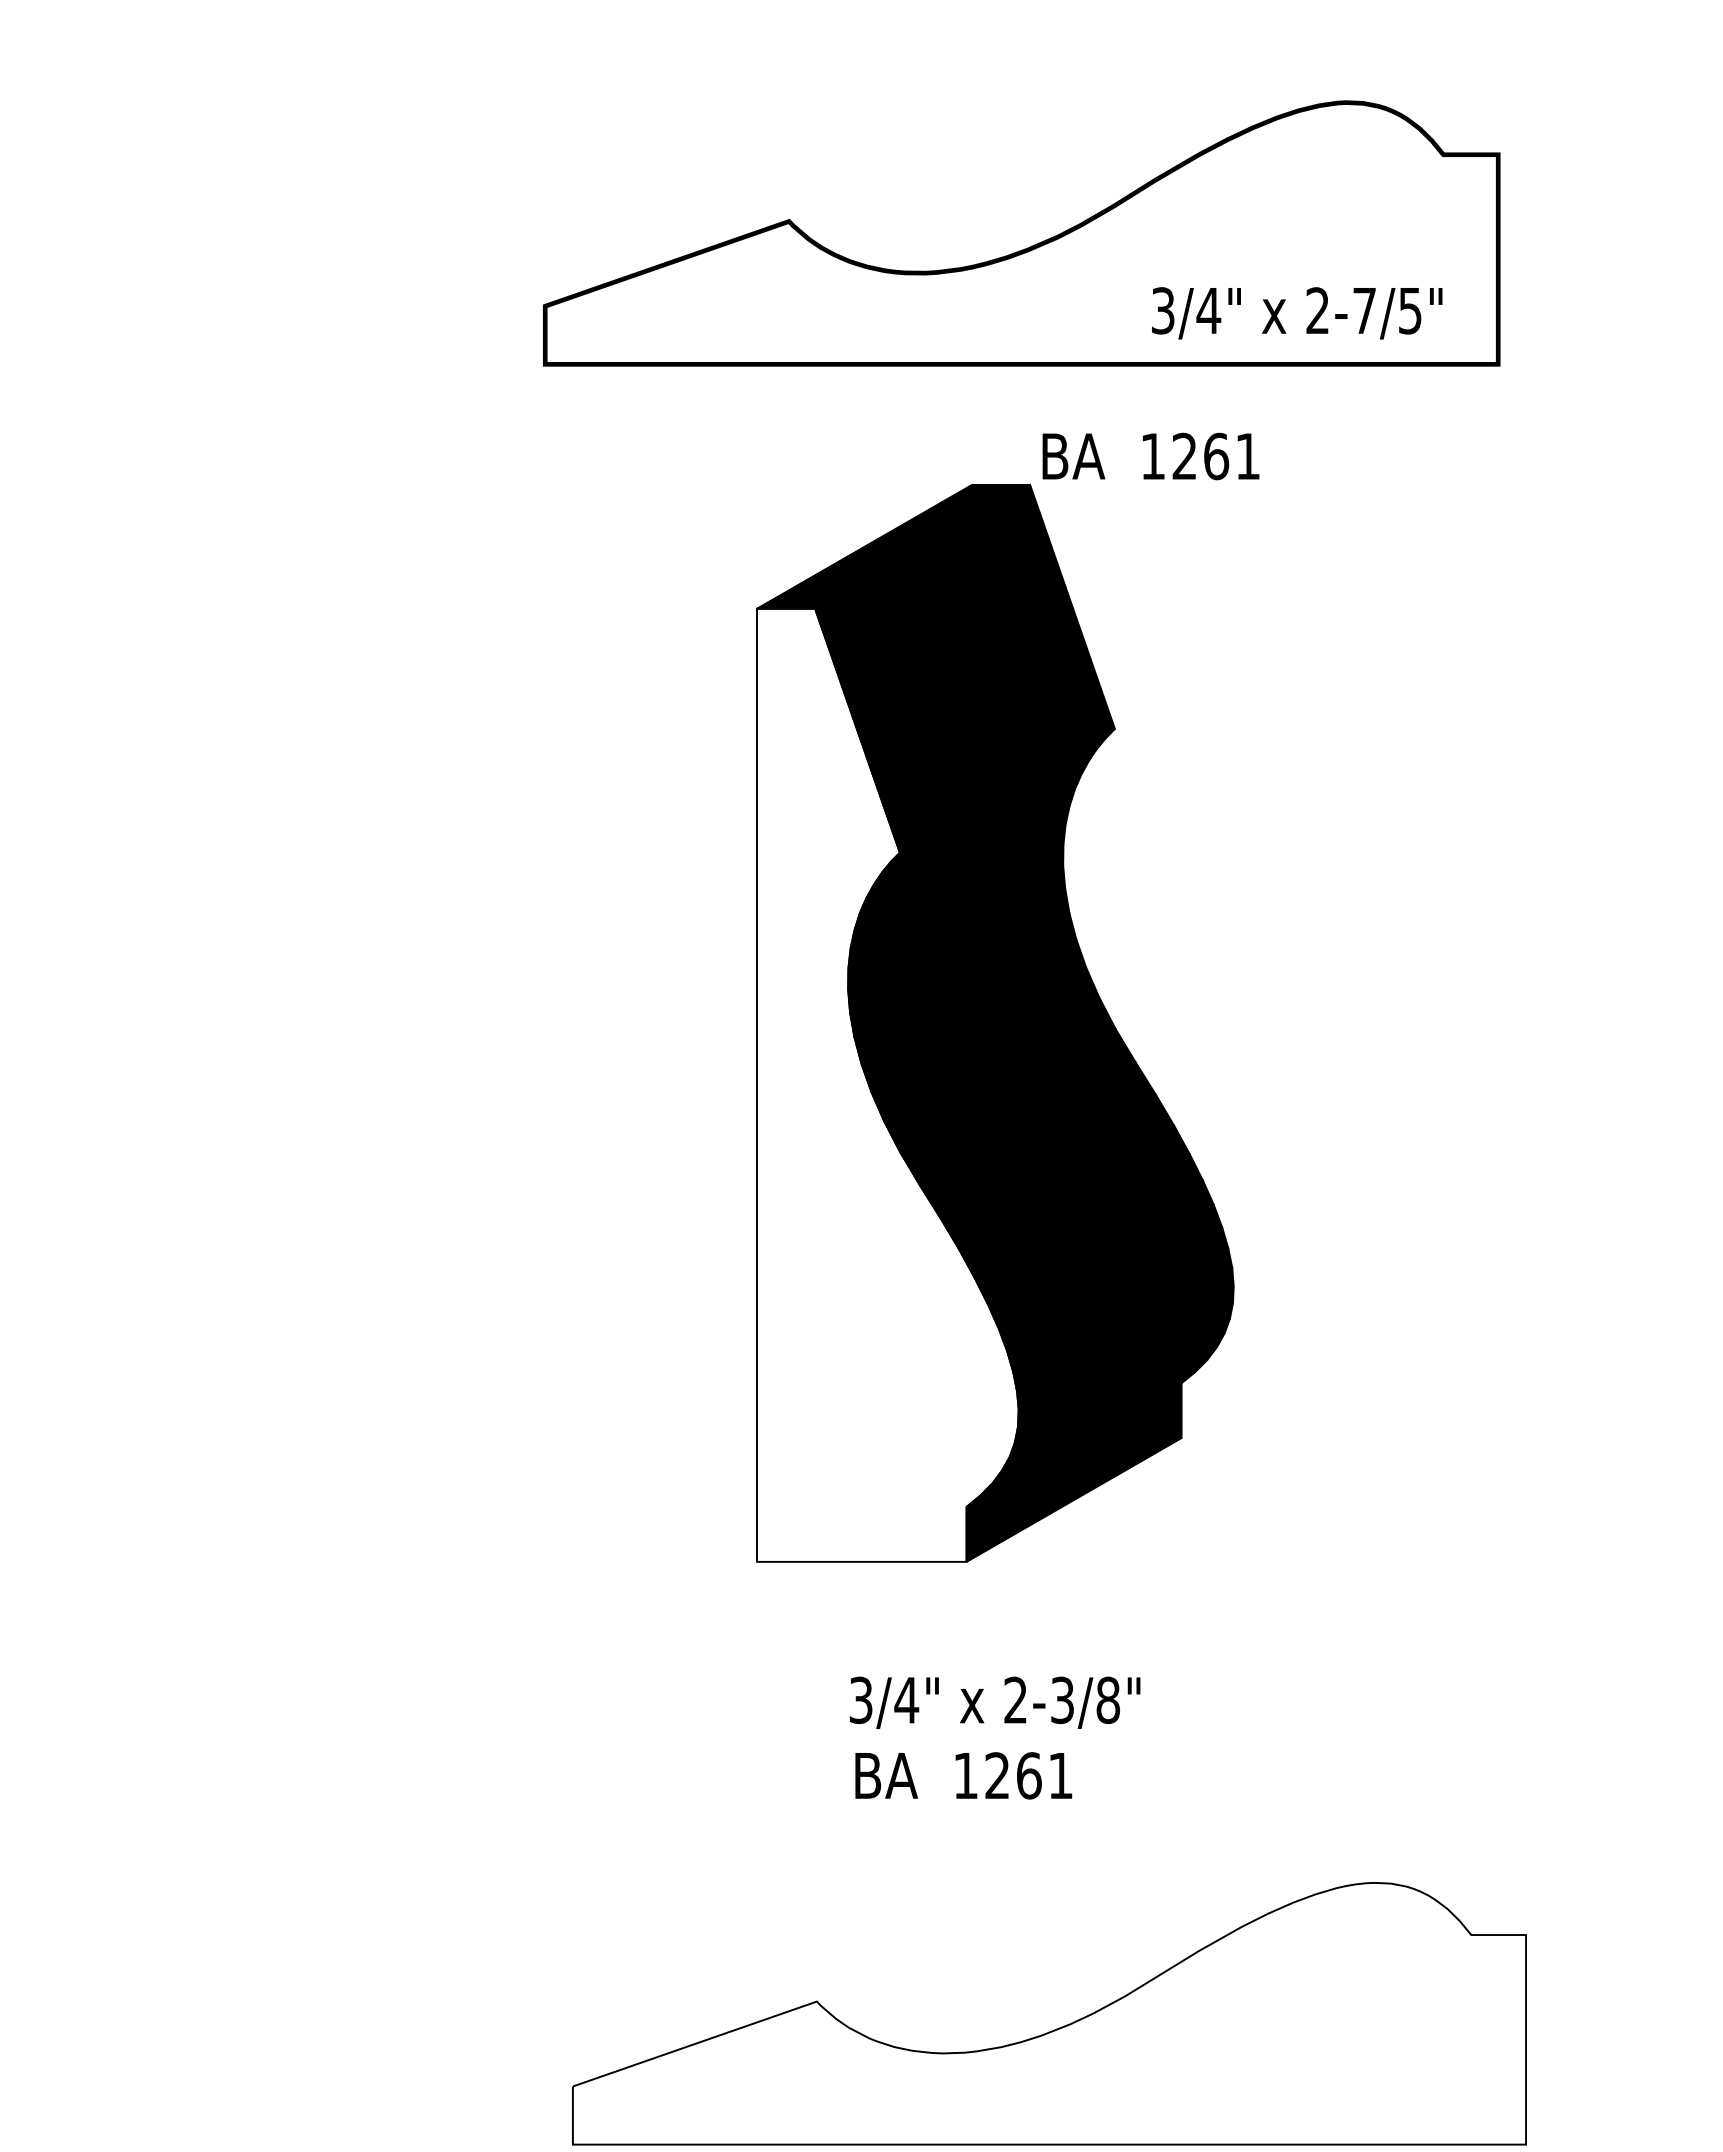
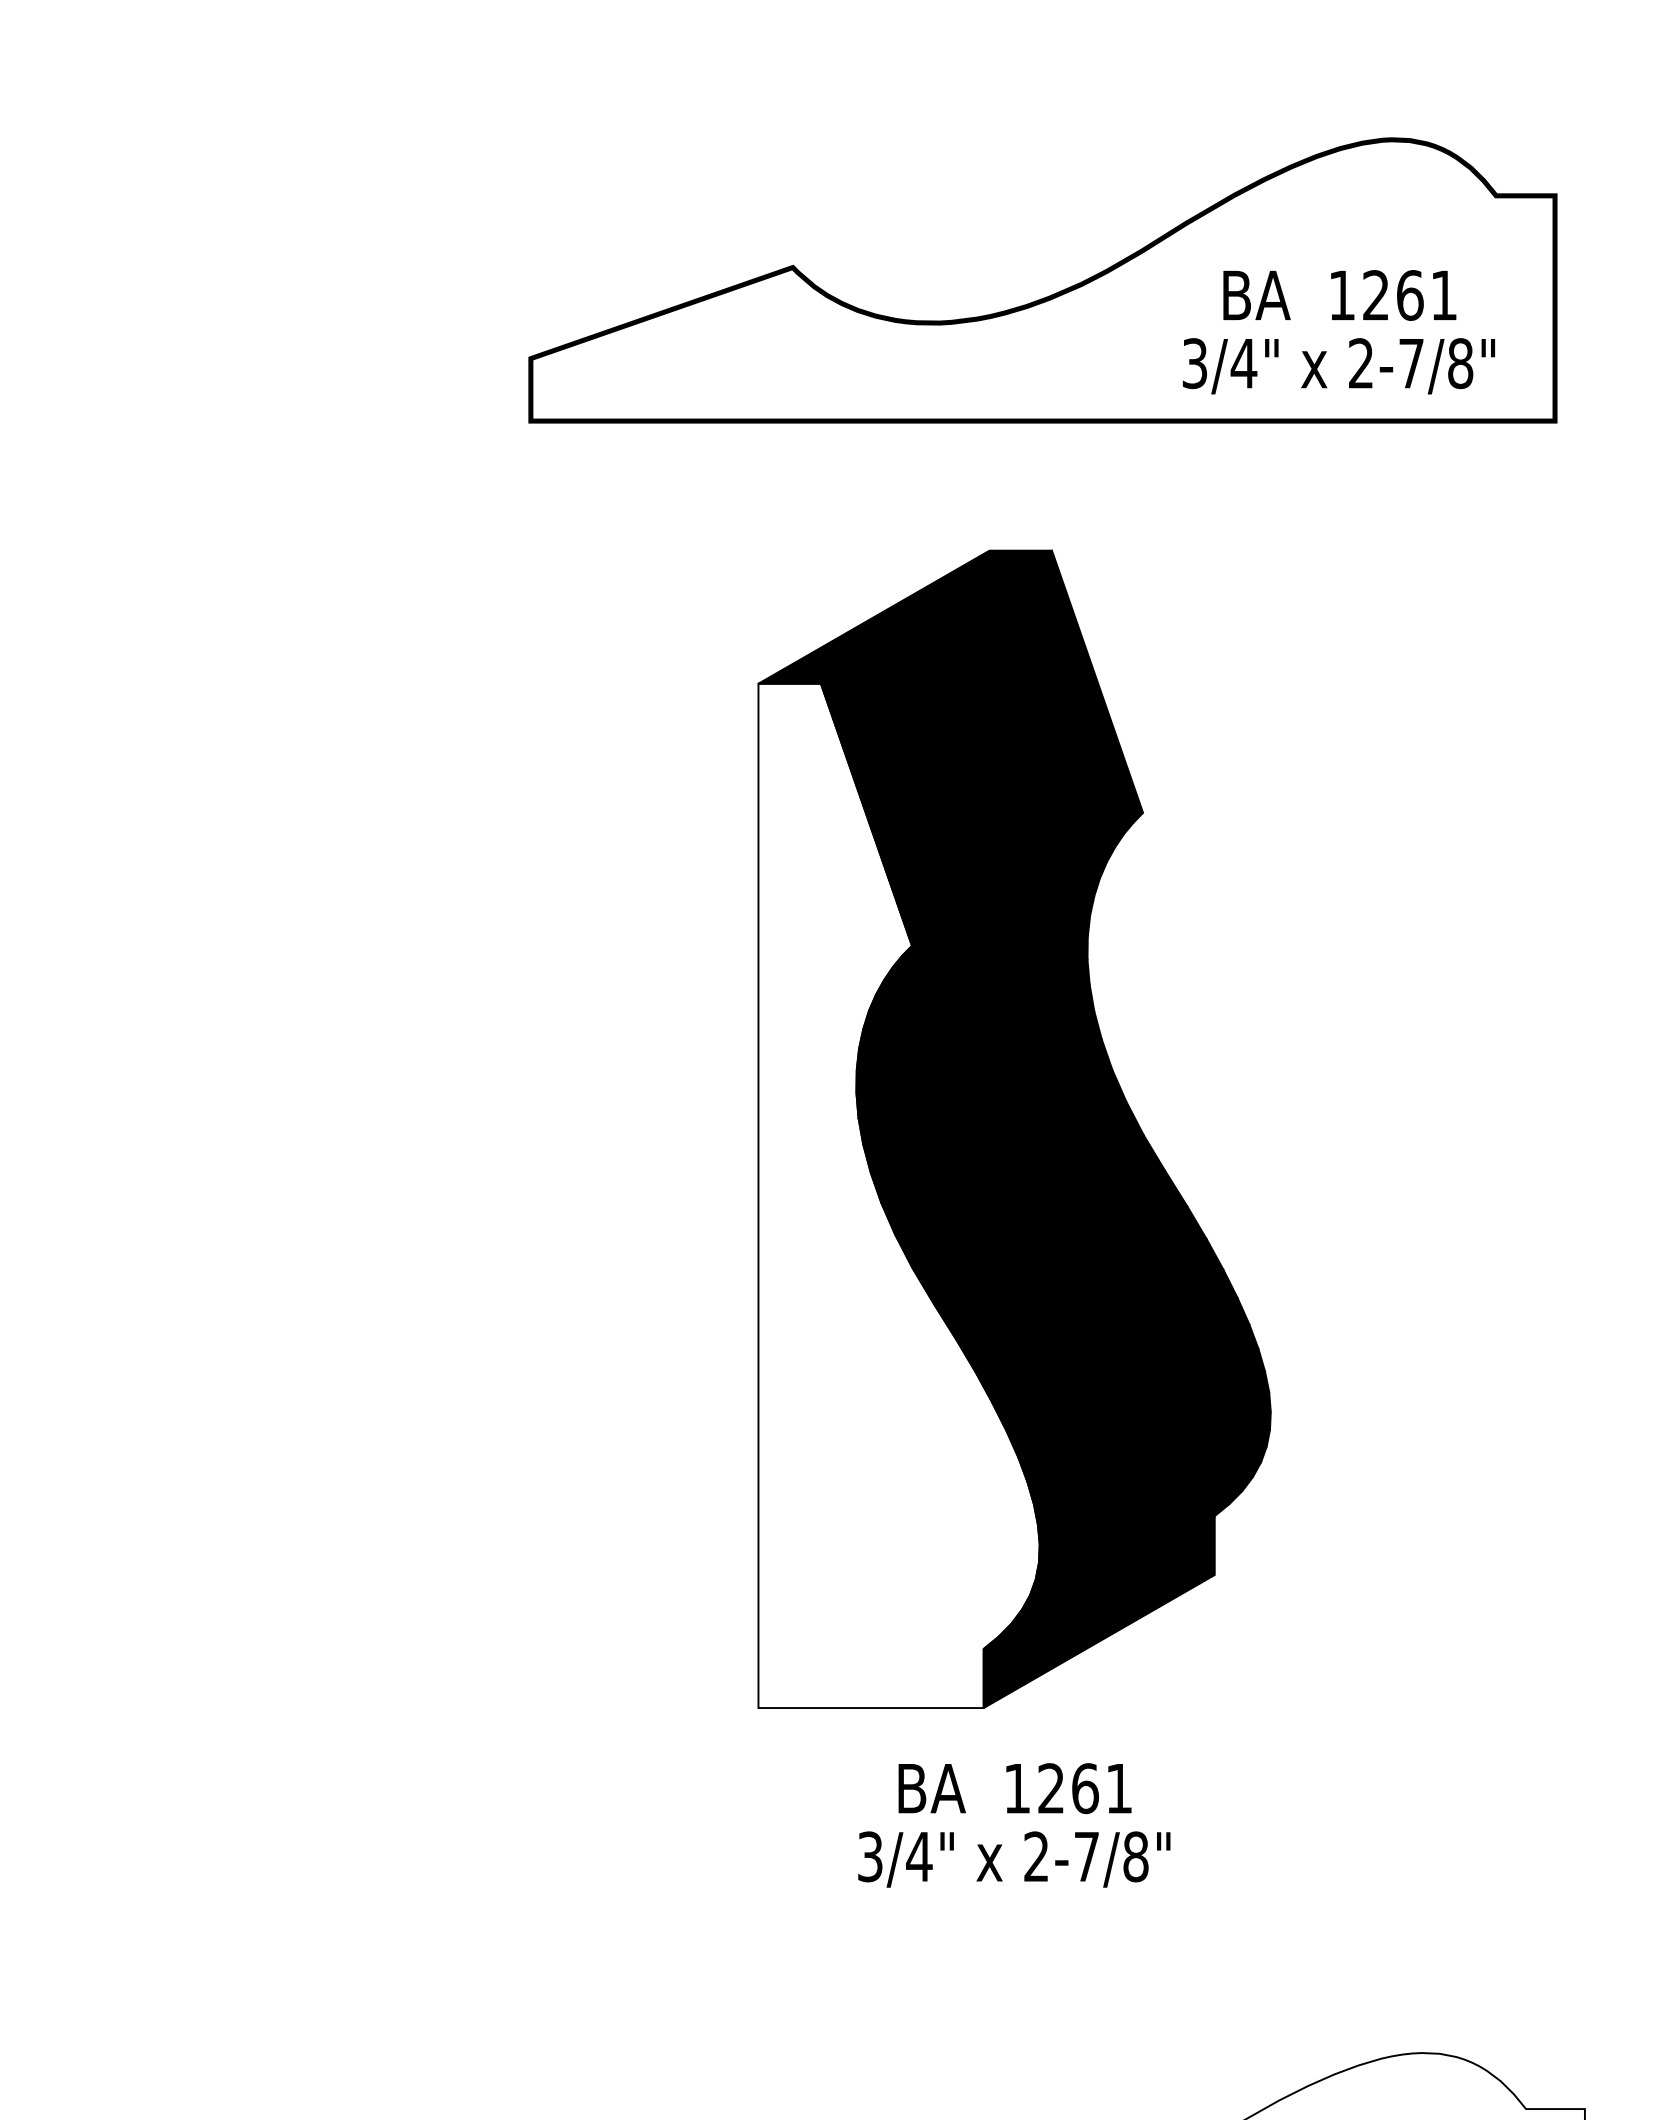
text: (1410, 310) -> (1460, 363), 2-7/5" -> 2-7/8"
text: (1150, 456) -> (1339, 295), moved
text: (1062, 1700) -> (1086, 1857), 2-3/8" -> 2-7/8"
text: (963, 1775) -> (1014, 1788), moved

